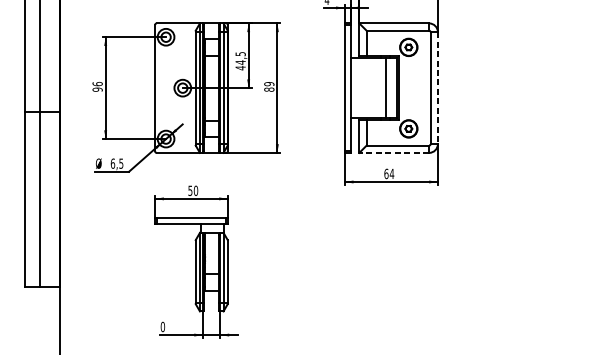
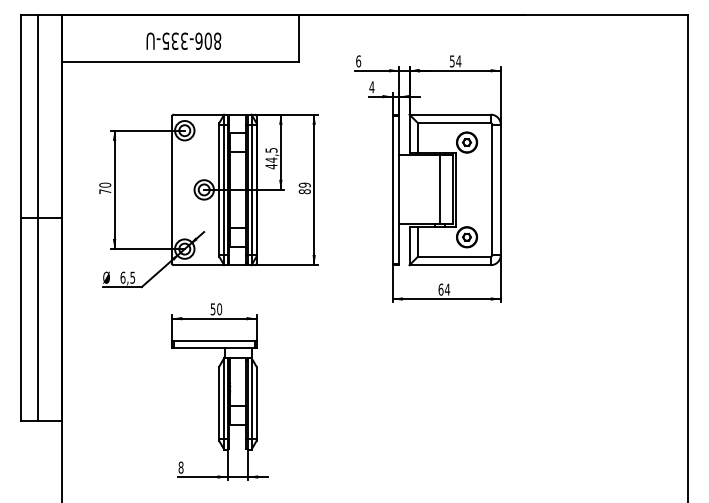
text: (97, 86) -> (105, 188), 96 -> 70
line: (437, 88) -> (500, 190), dashed -> solid
line: (394, 153) -> (450, 265), dashed -> solid
text: (162, 326) -> (180, 467), 0 -> 8

